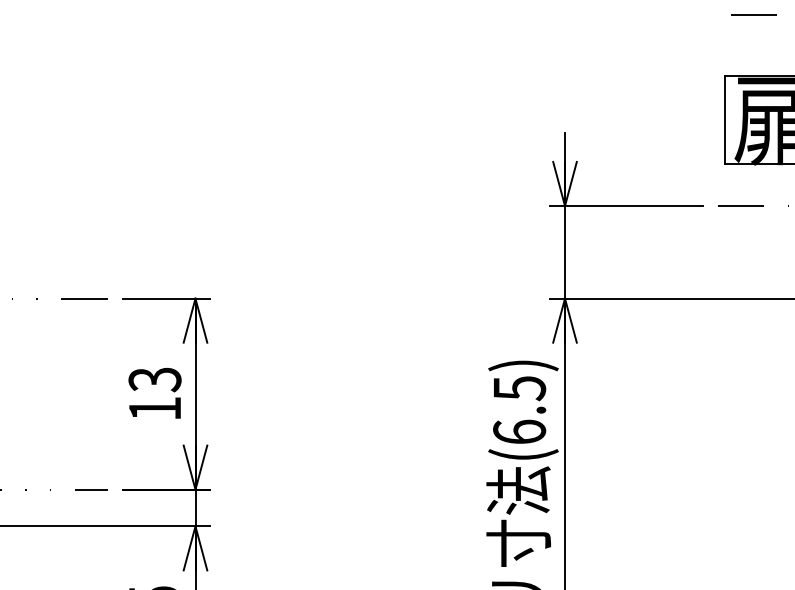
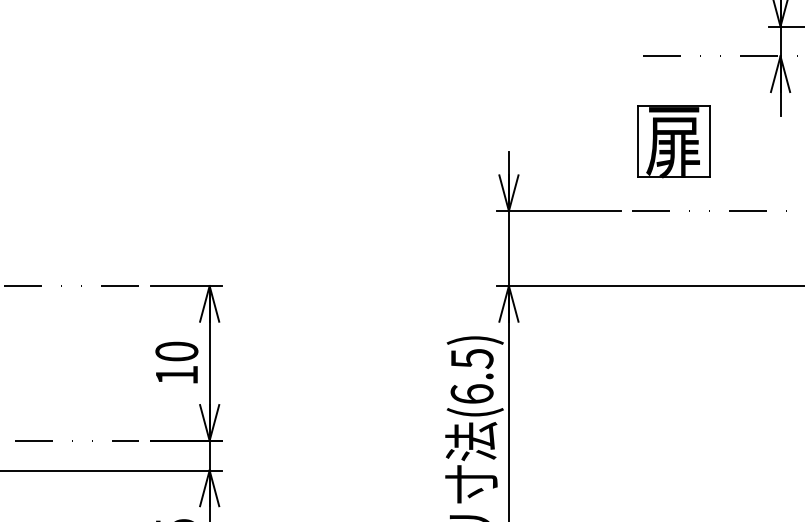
text: (154, 379) -> (176, 351), 13 -> 10

